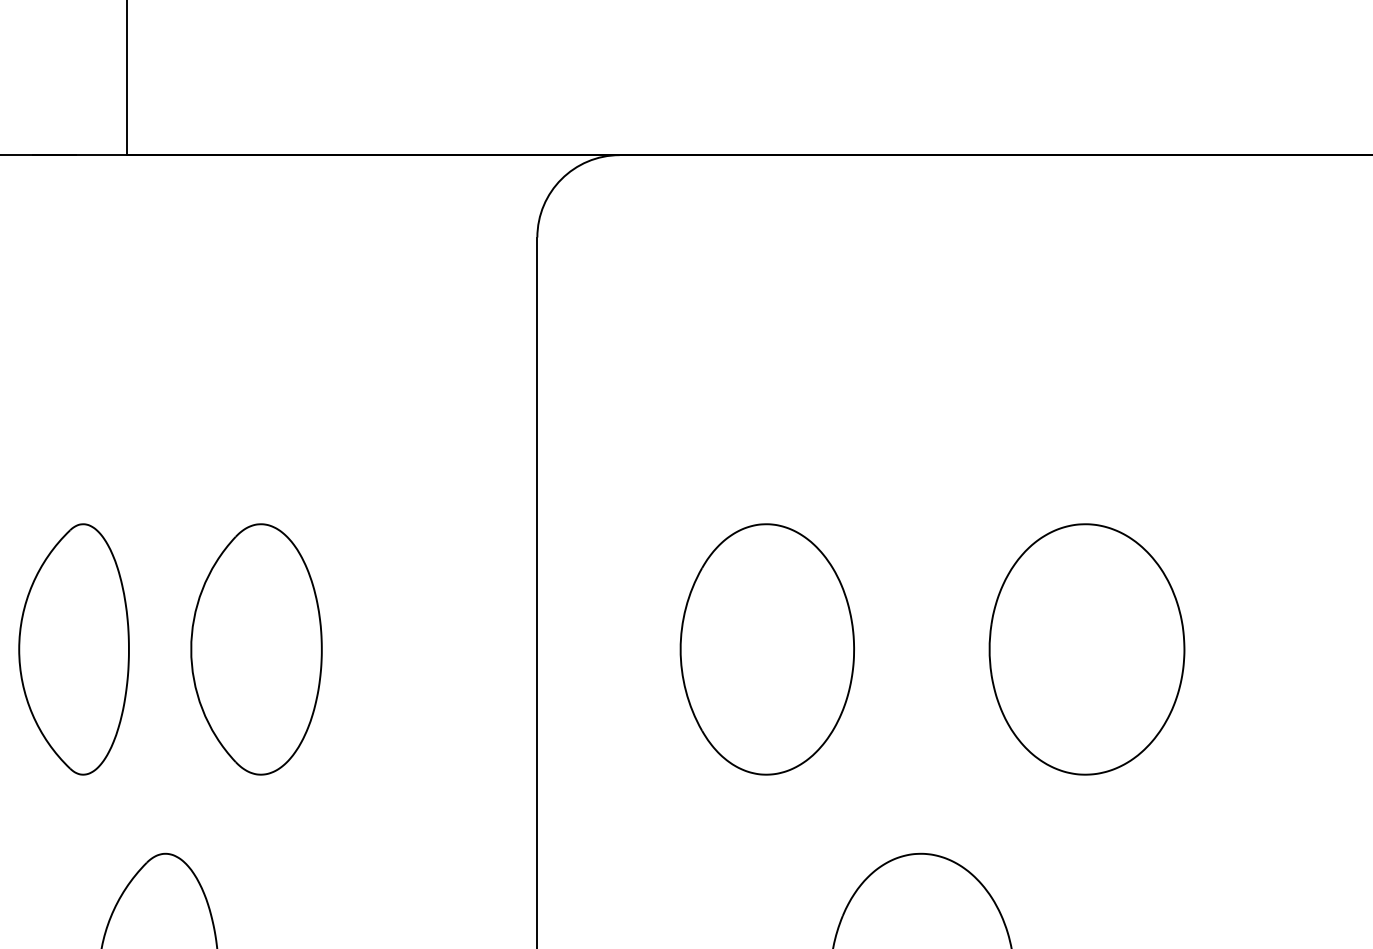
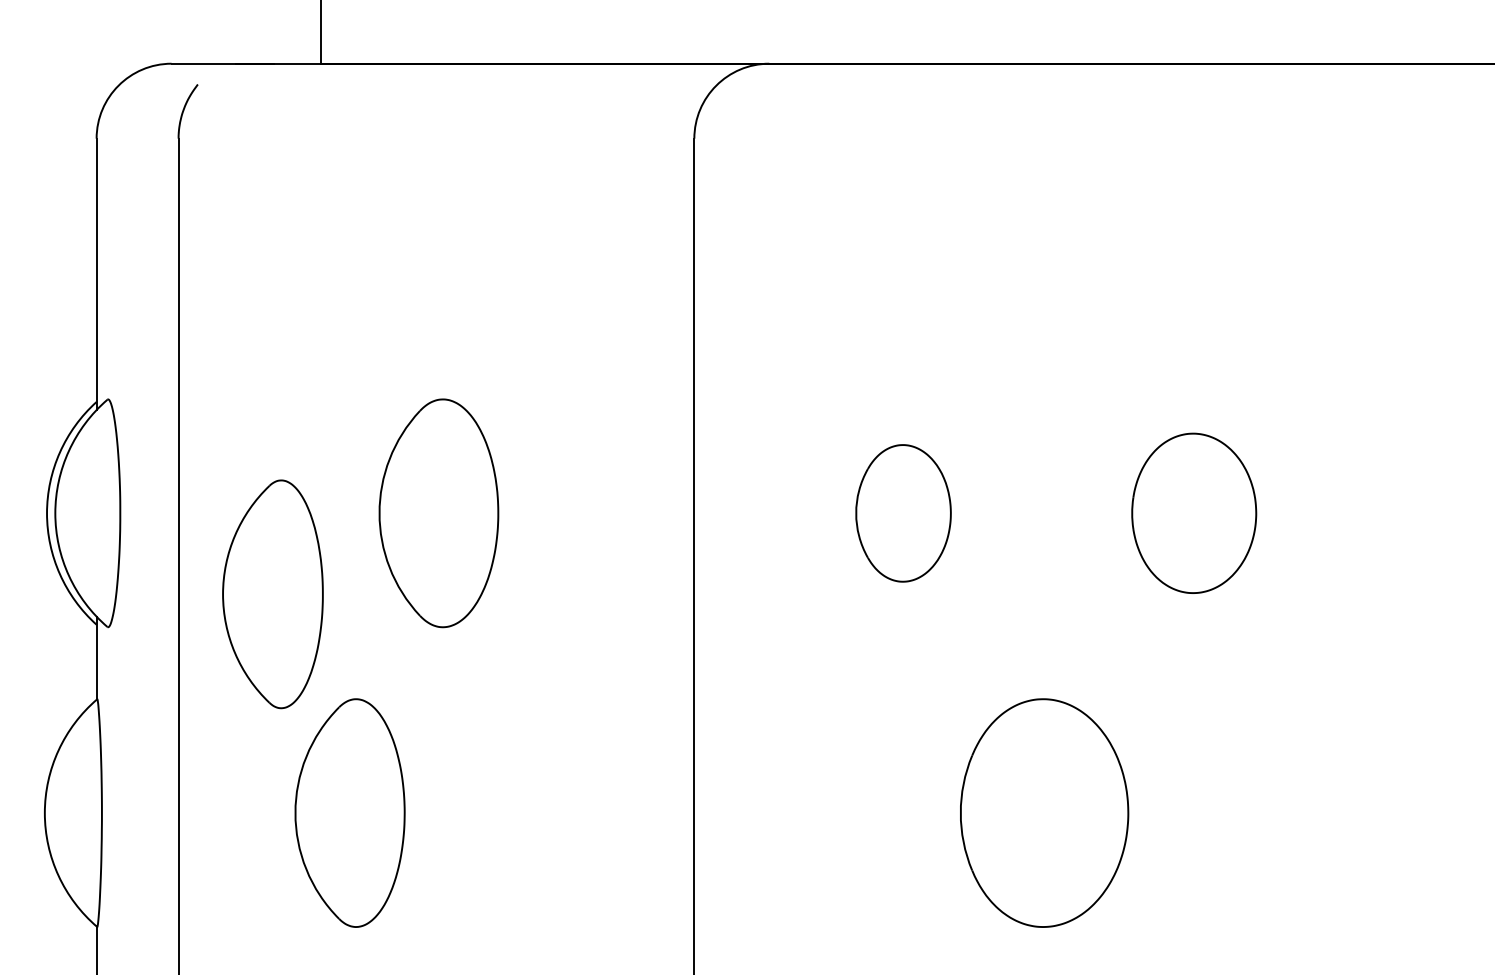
part: (73, 649) -> (272, 594), moved
part: (767, 649) -> (903, 513), size x0.6
part: (1086, 649) -> (1193, 513), size x0.7

